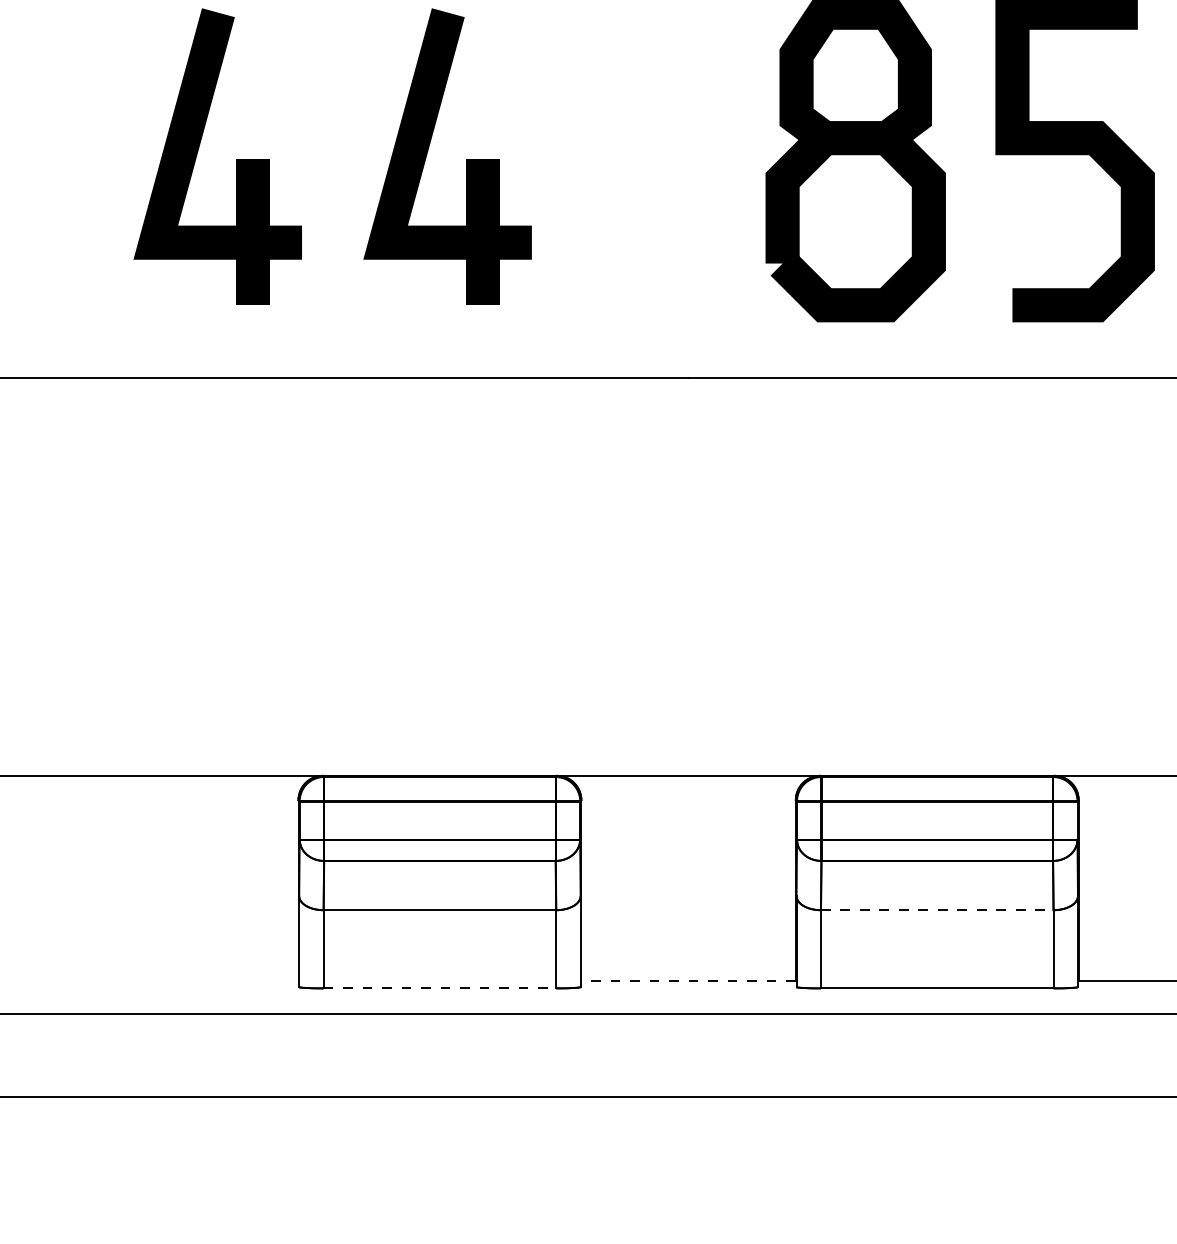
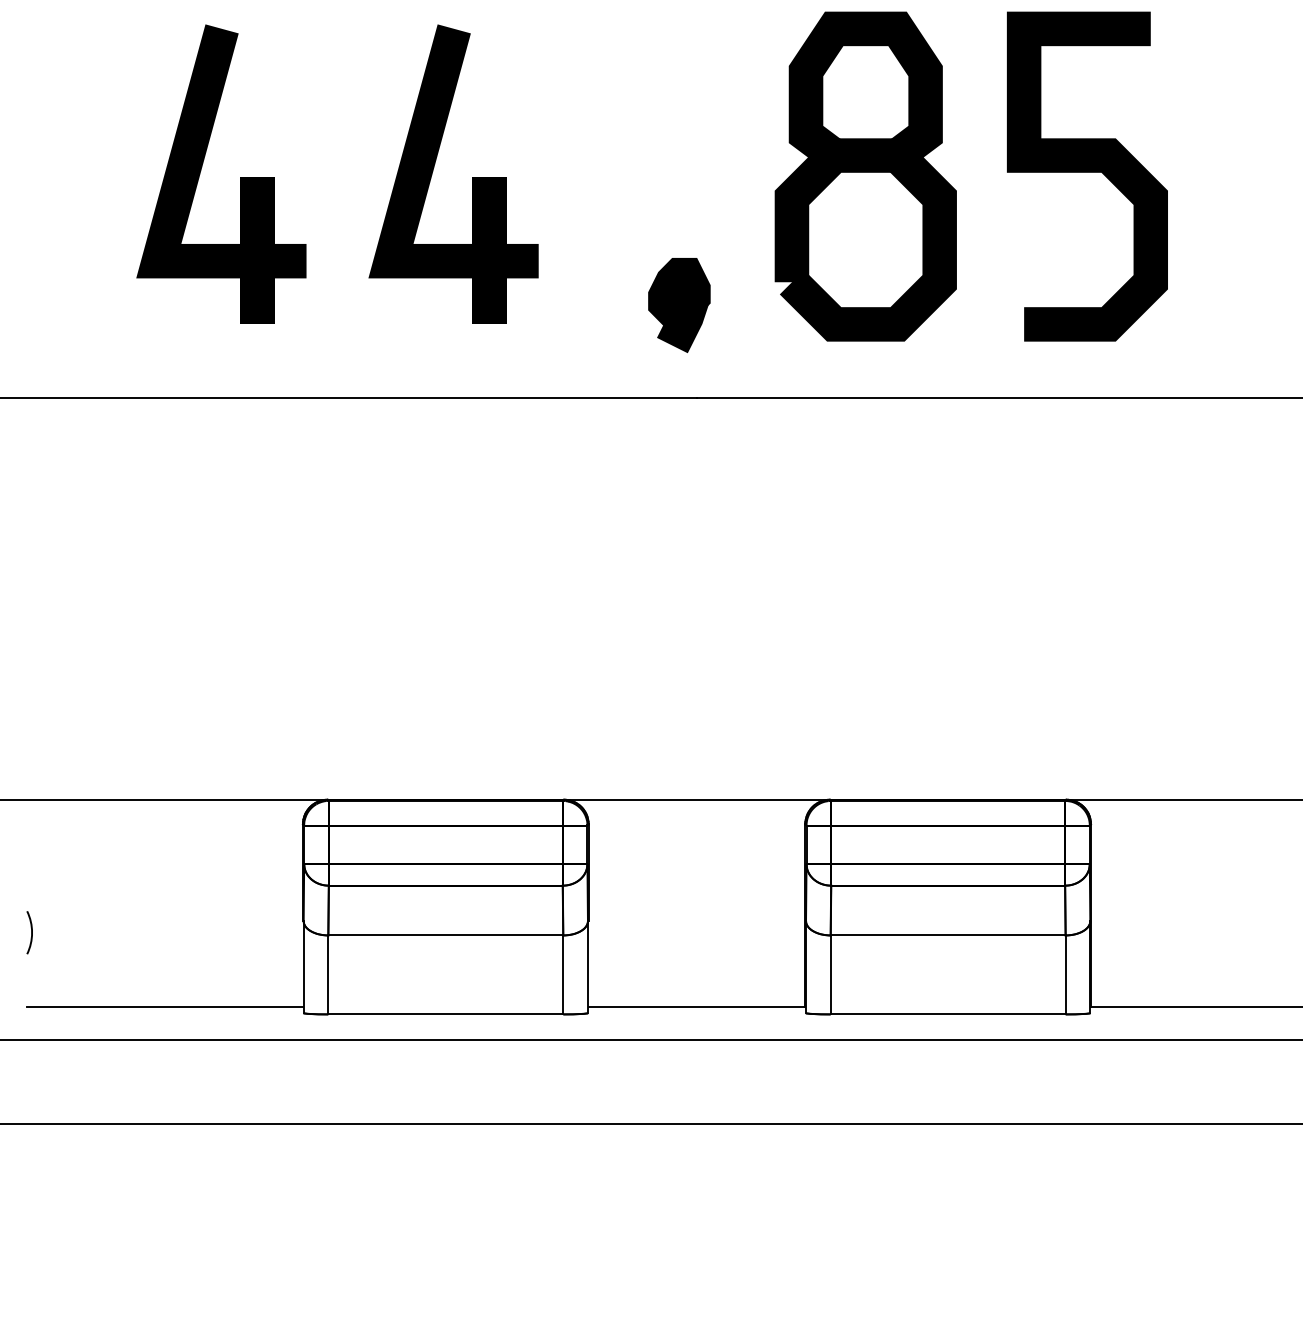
part: (671, 286) -> (679, 305), added
arc: (29, 907) -> (31, 932), added
line: (937, 910) -> (948, 935), dashed -> solid
line: (161, 980) -> (164, 1006), added
line: (688, 980) -> (696, 1006), dashed -> solid
line: (439, 988) -> (445, 1014), dashed -> solid

